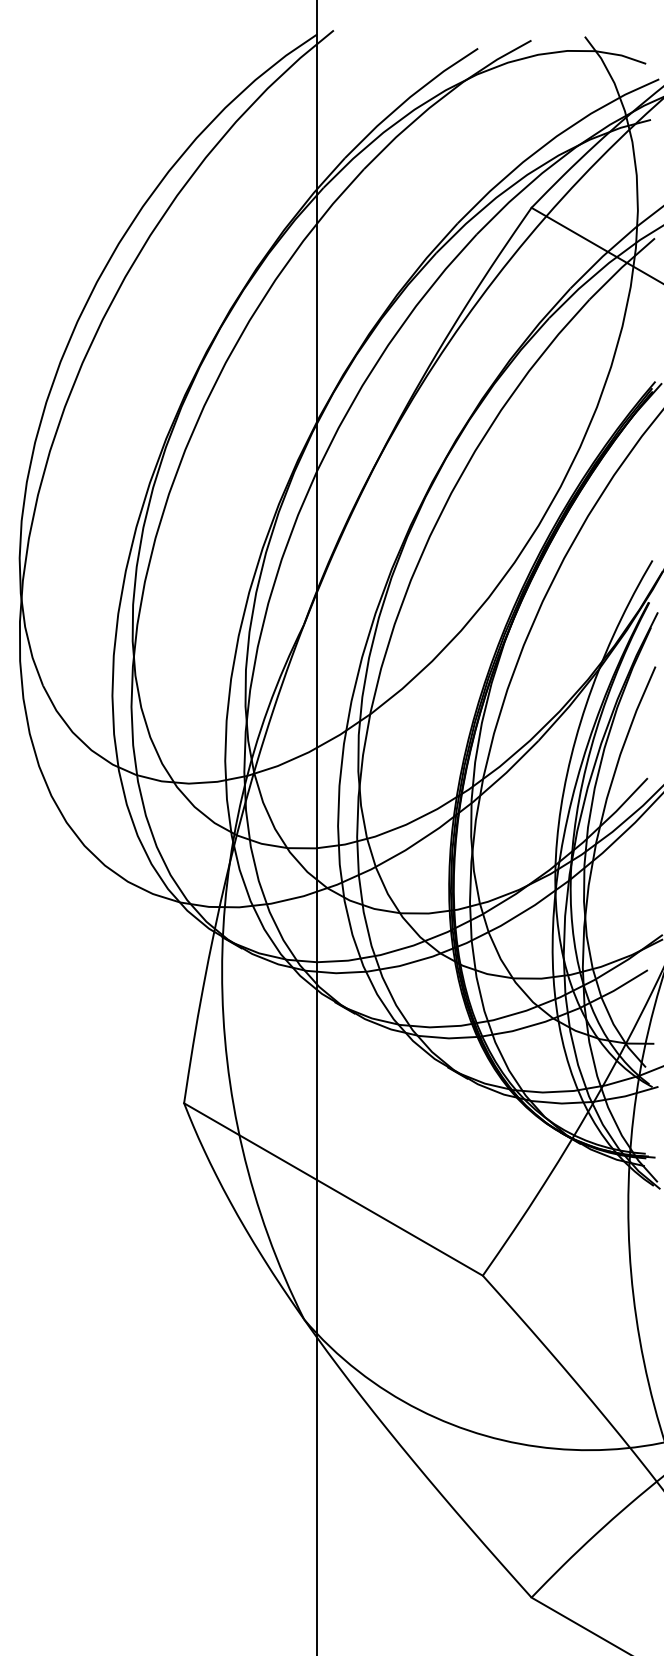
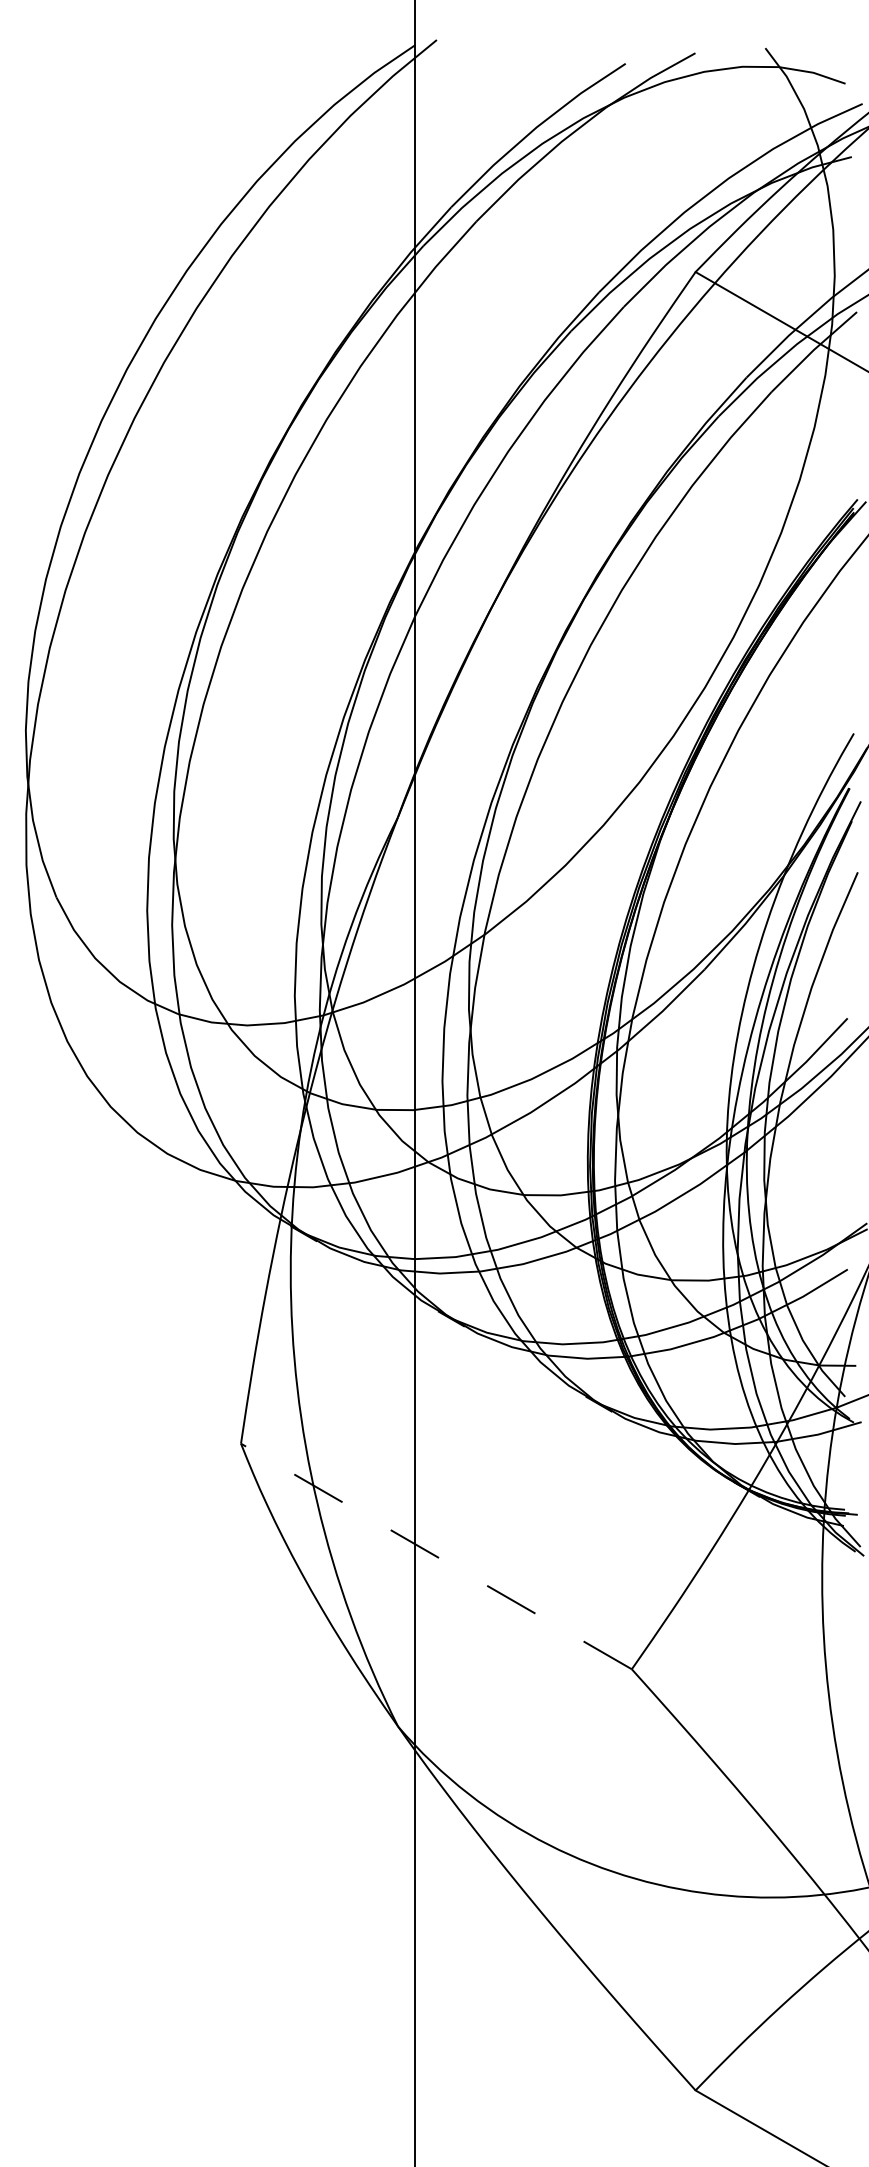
line: (333, 1189) -> (436, 1556), solid -> dashed

